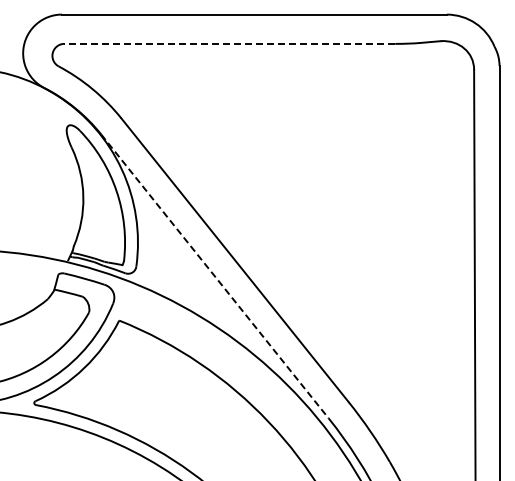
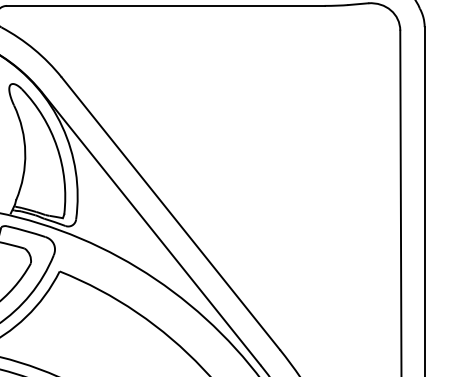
line: (229, 43) -> (165, 5), dashed -> solid
line: (214, 276) -> (151, 229), dashed -> solid

